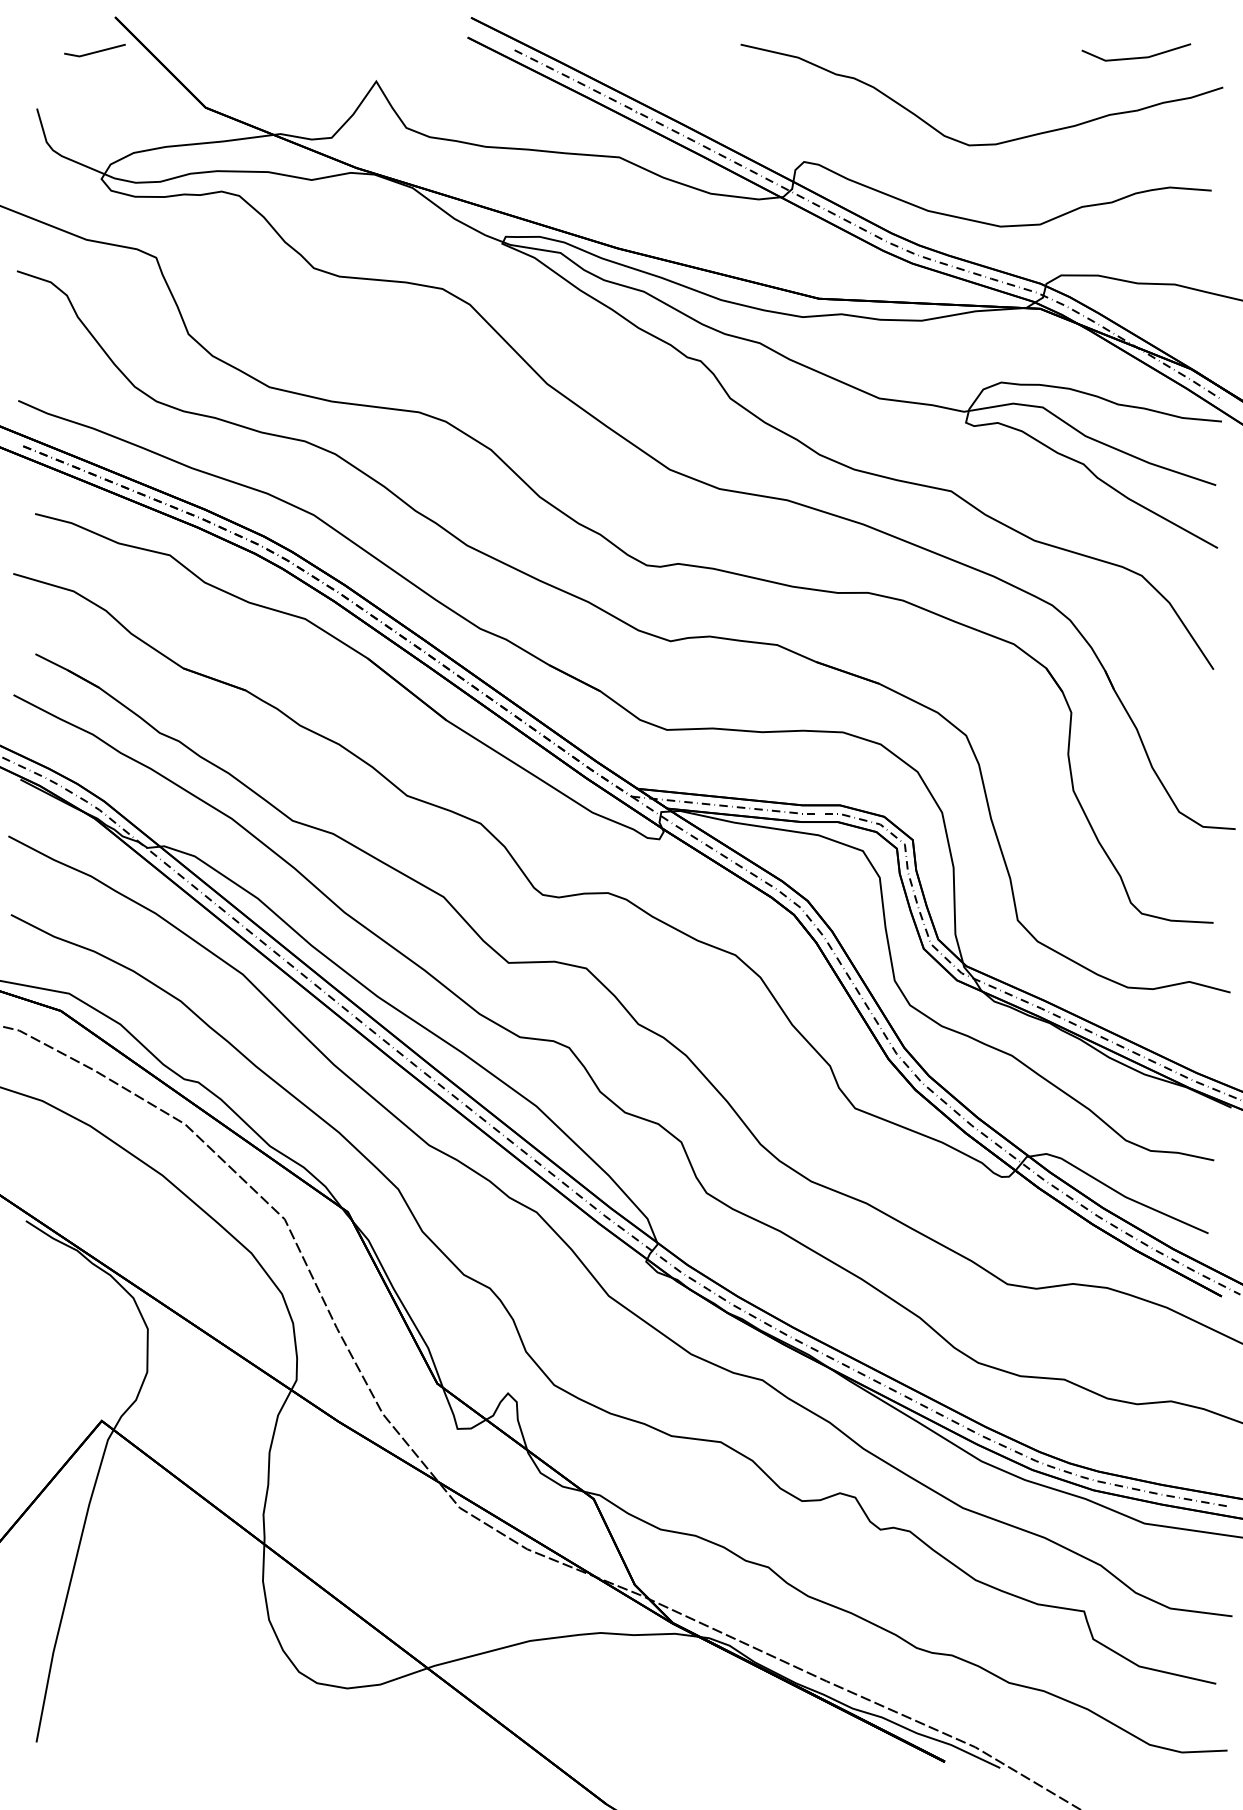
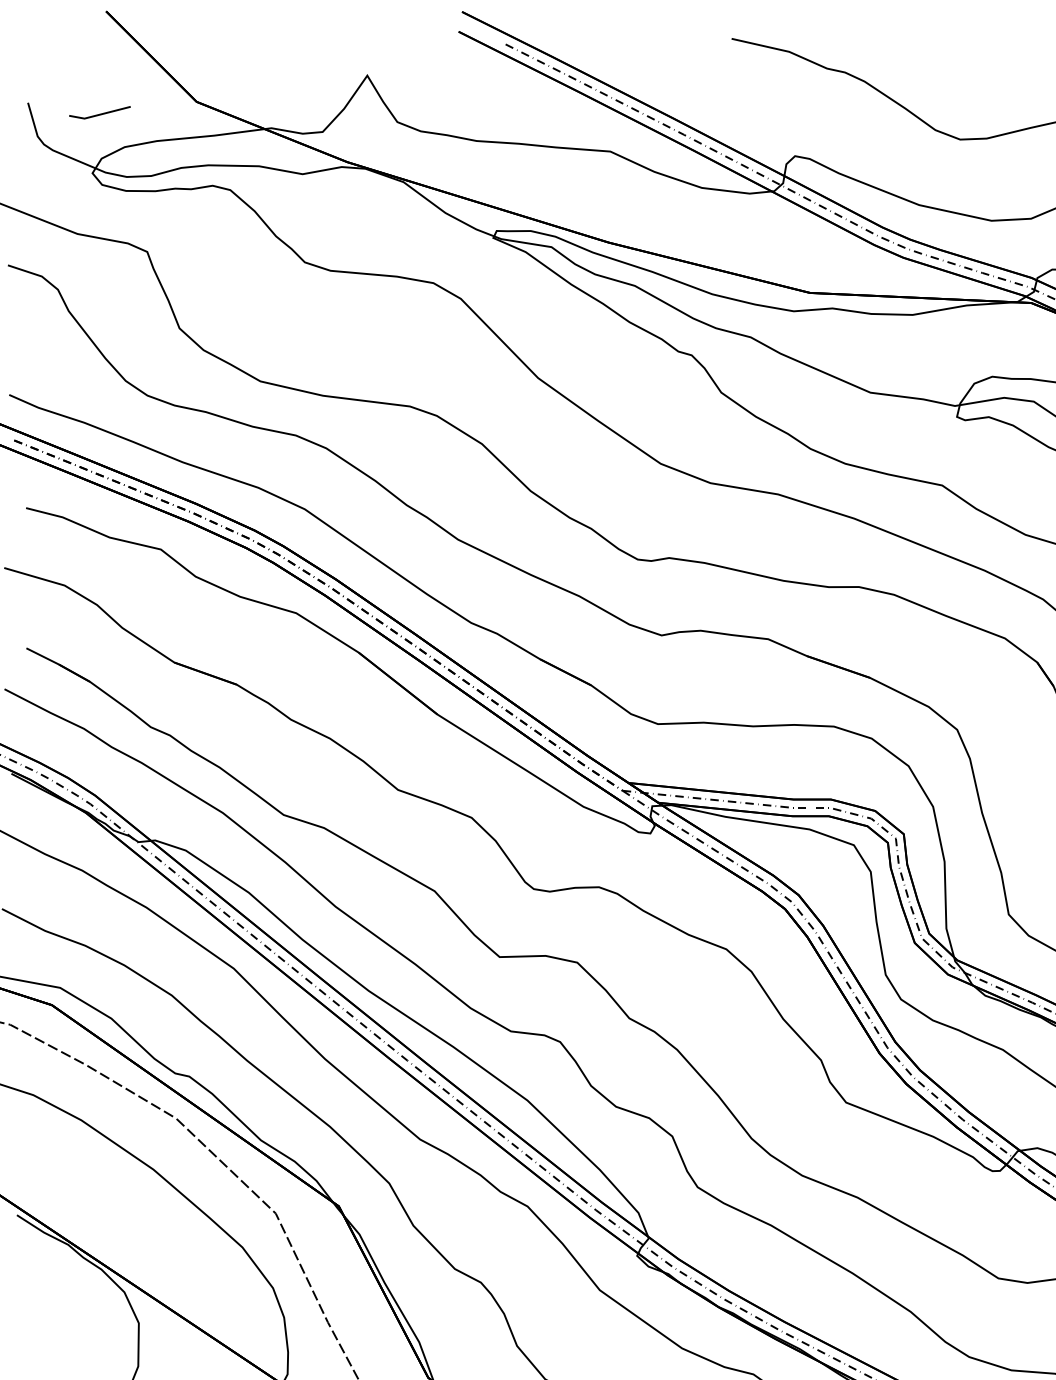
line: (94, 51) -> (99, 113), moved

